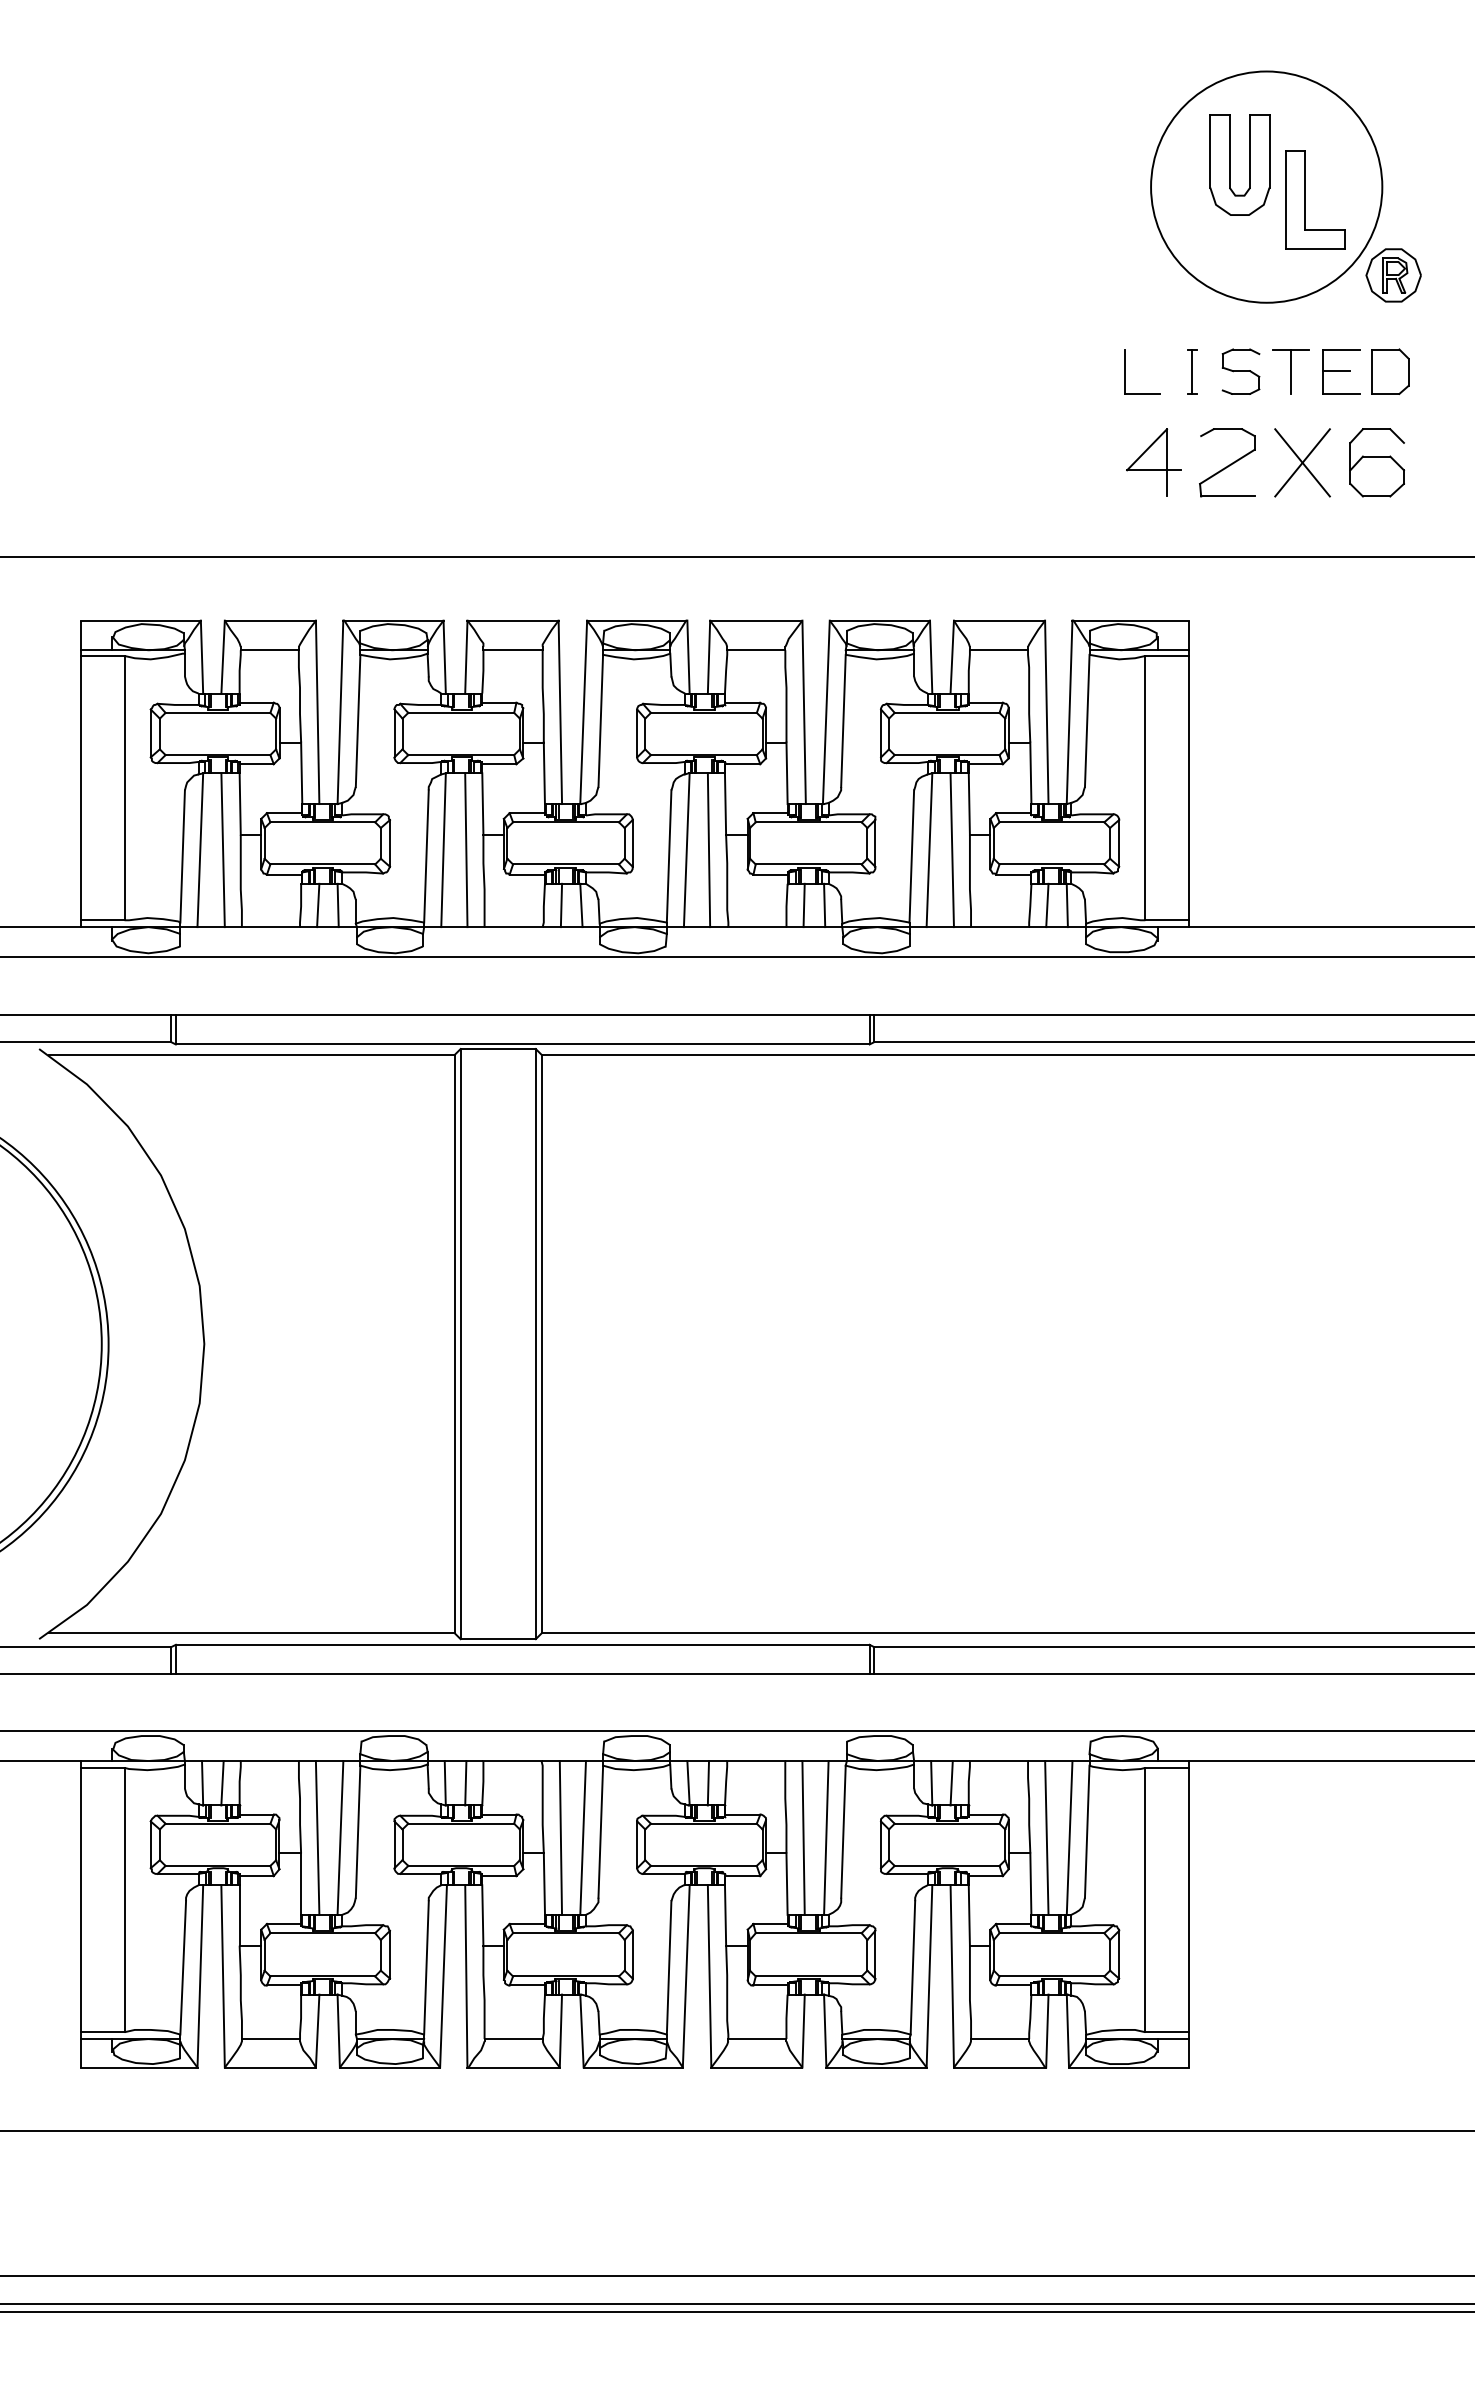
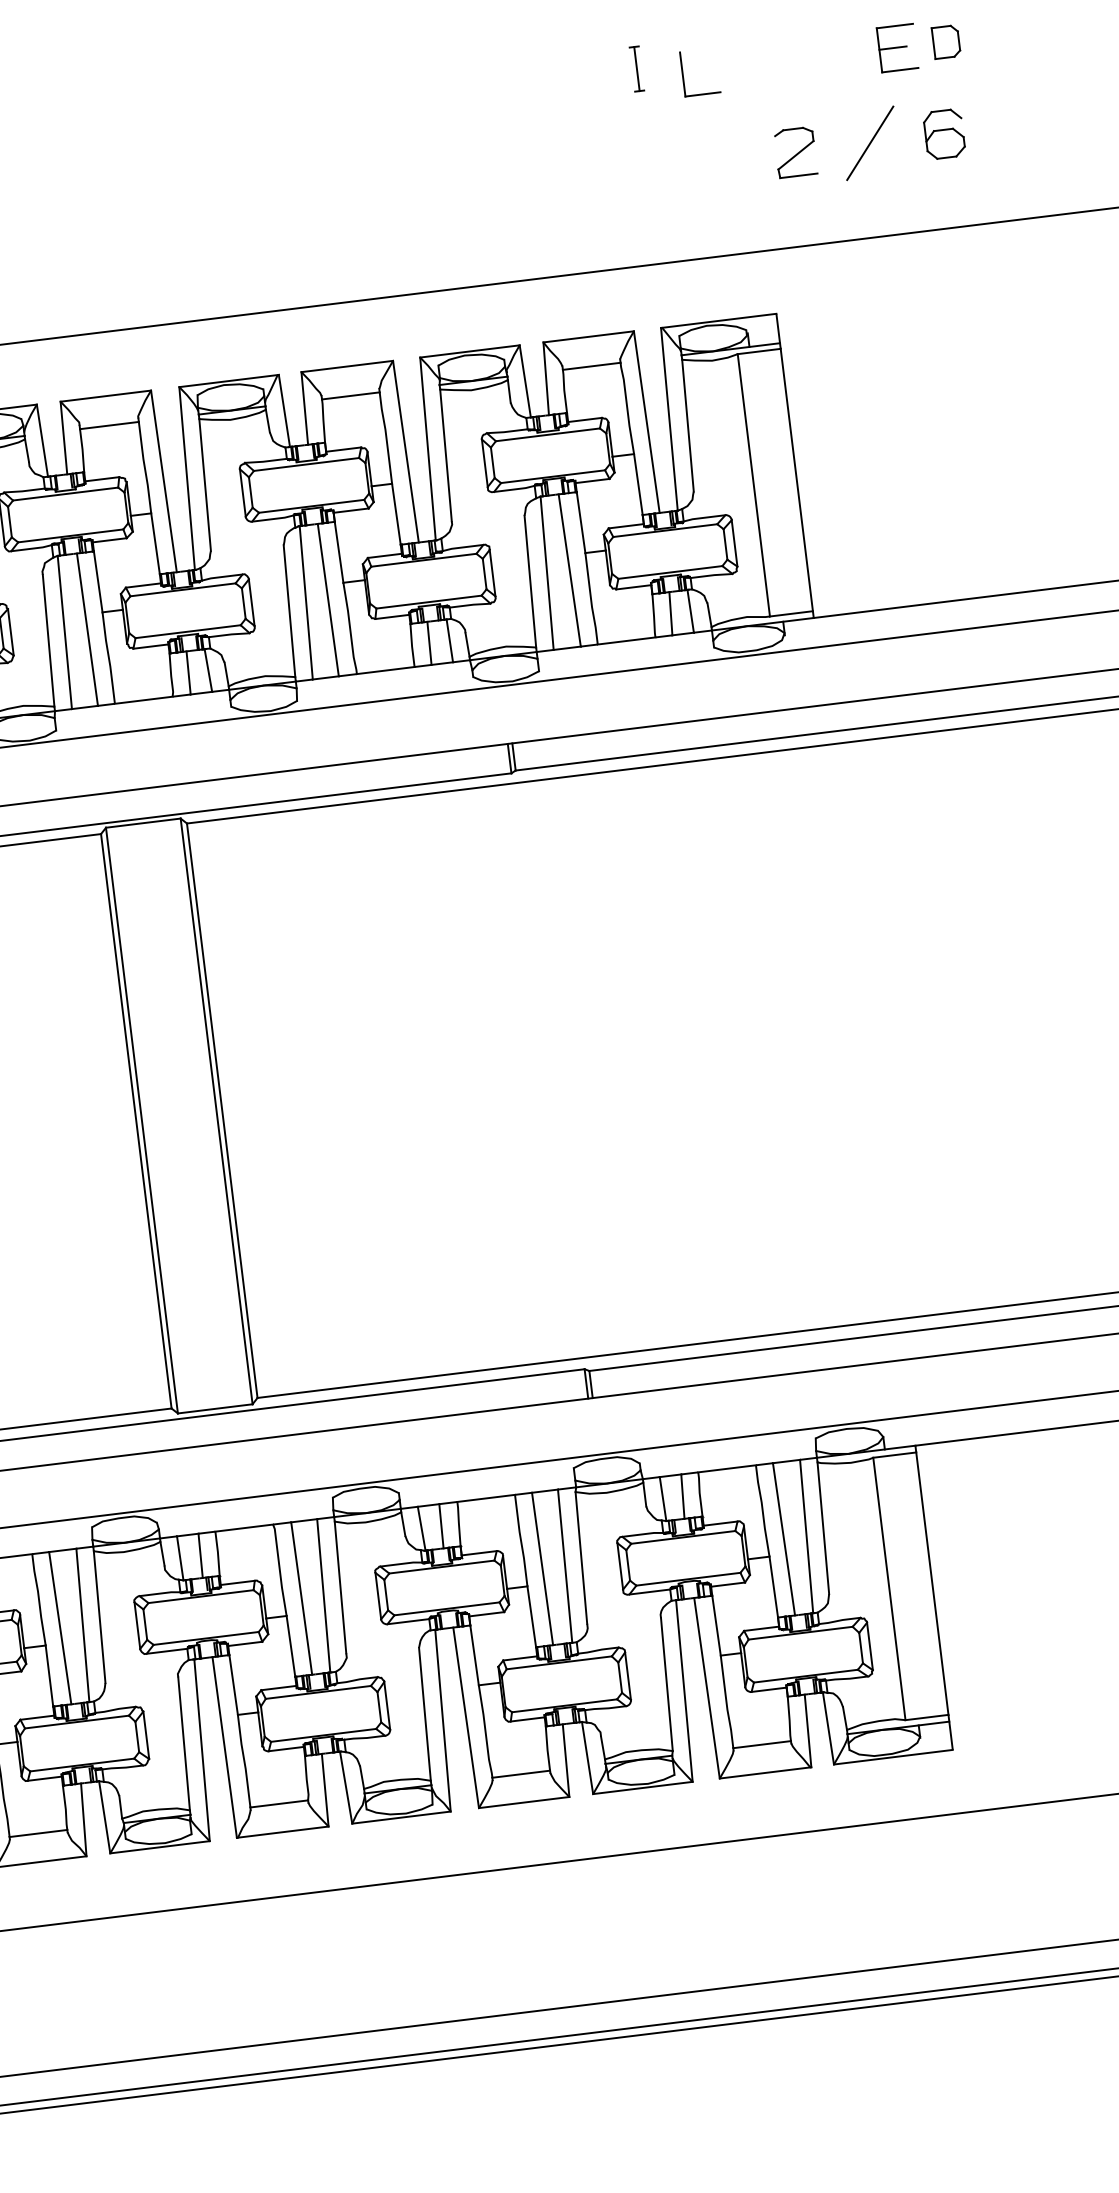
part: (1192, 371) -> (637, 68), moved
part: (1240, 371) -> (797, 60), removed
part: (1290, 371) -> (847, 54), removed
part: (1390, 371) -> (946, 41), size x0.7
part: (1153, 462) -> (722, 161), removed
part: (1227, 462) -> (795, 152), size x0.7
line: (1302, 462) -> (870, 142), removed
part: (1377, 462) -> (944, 133), size x0.7

